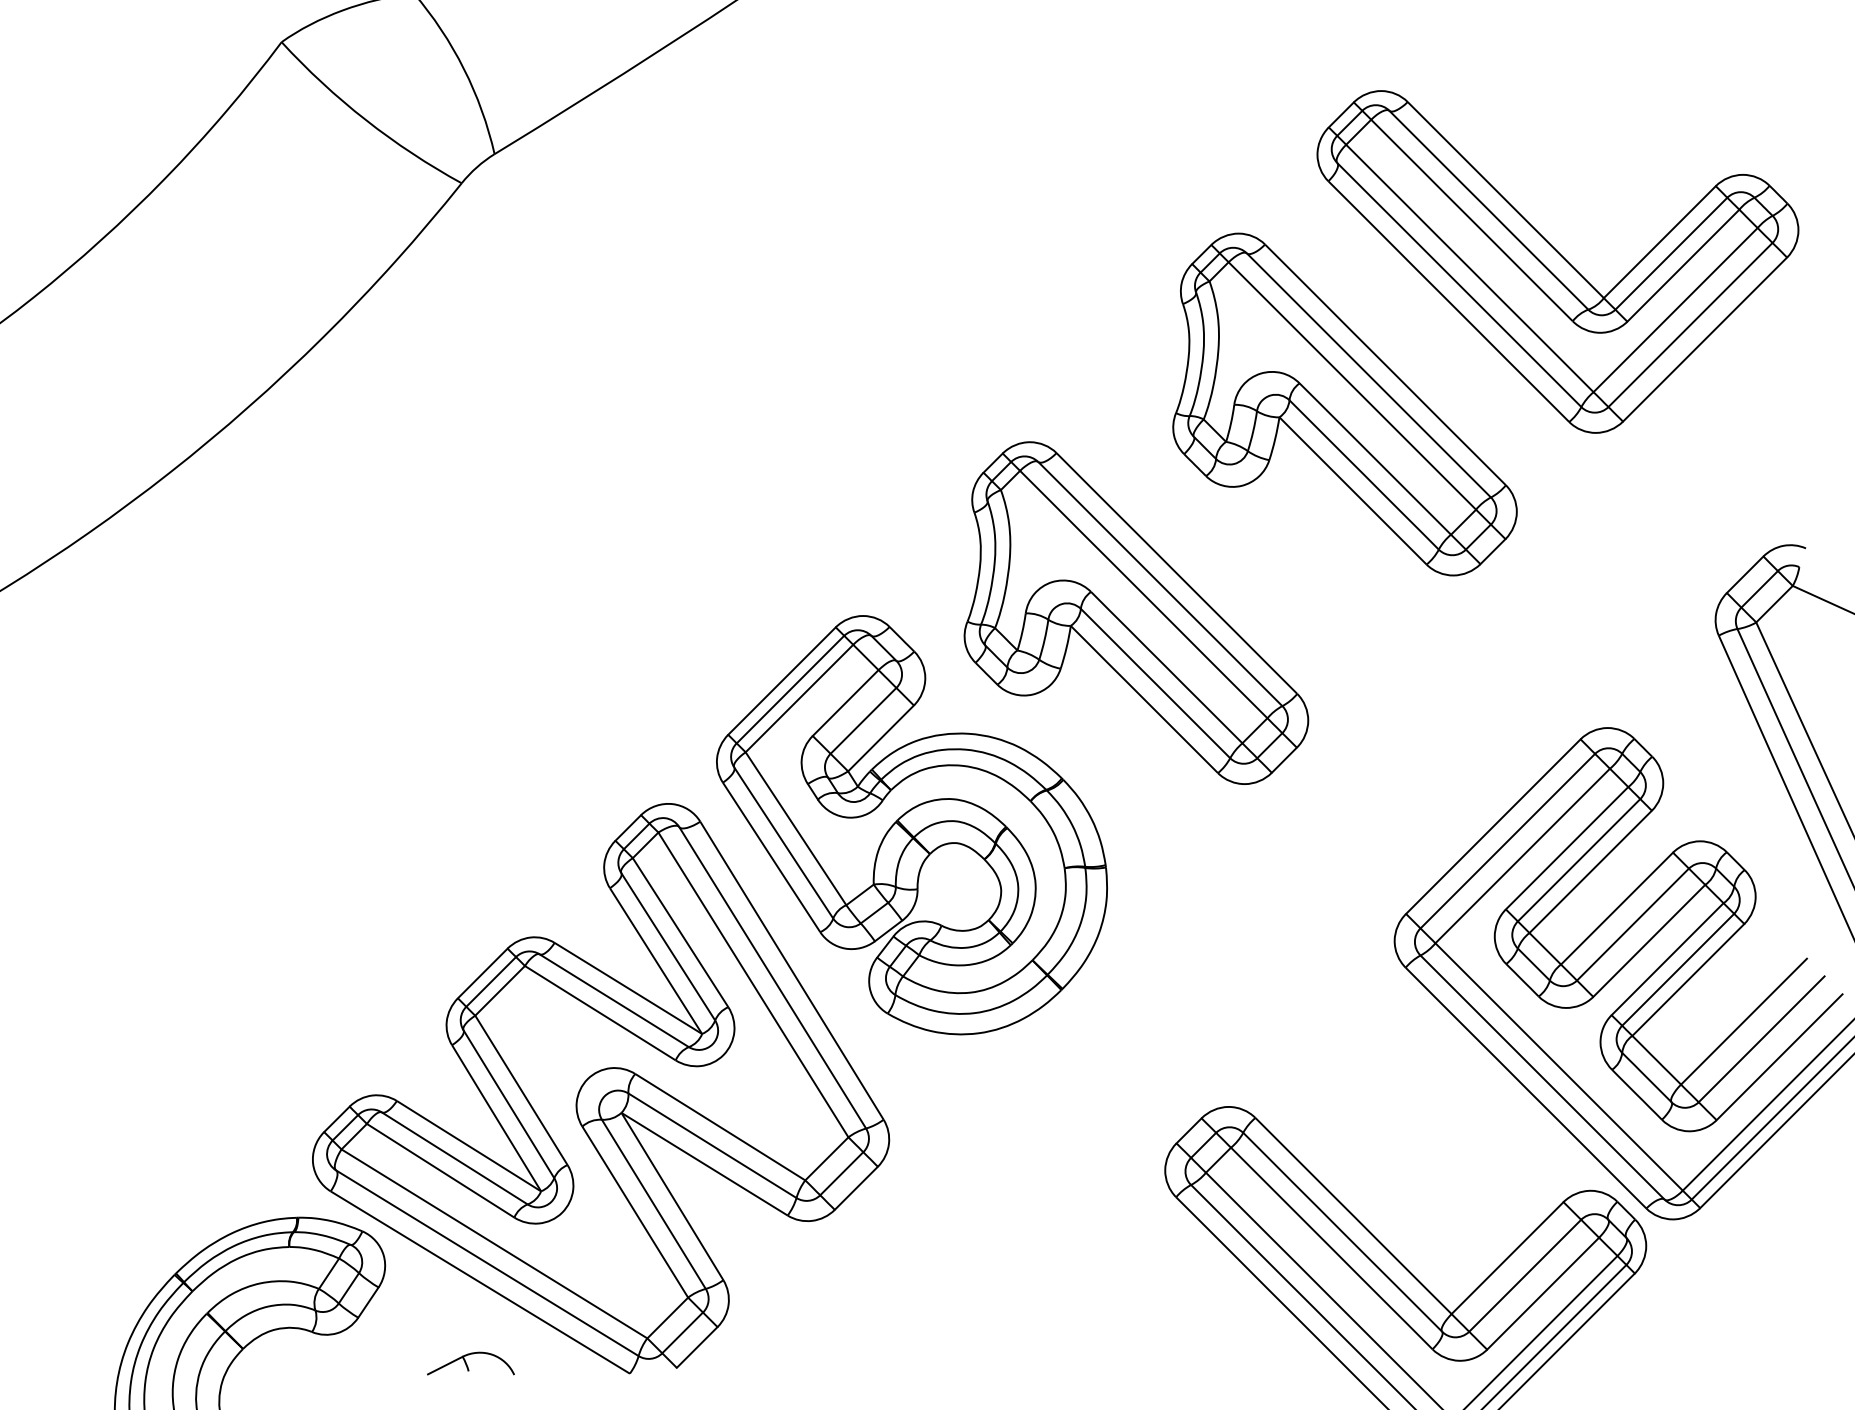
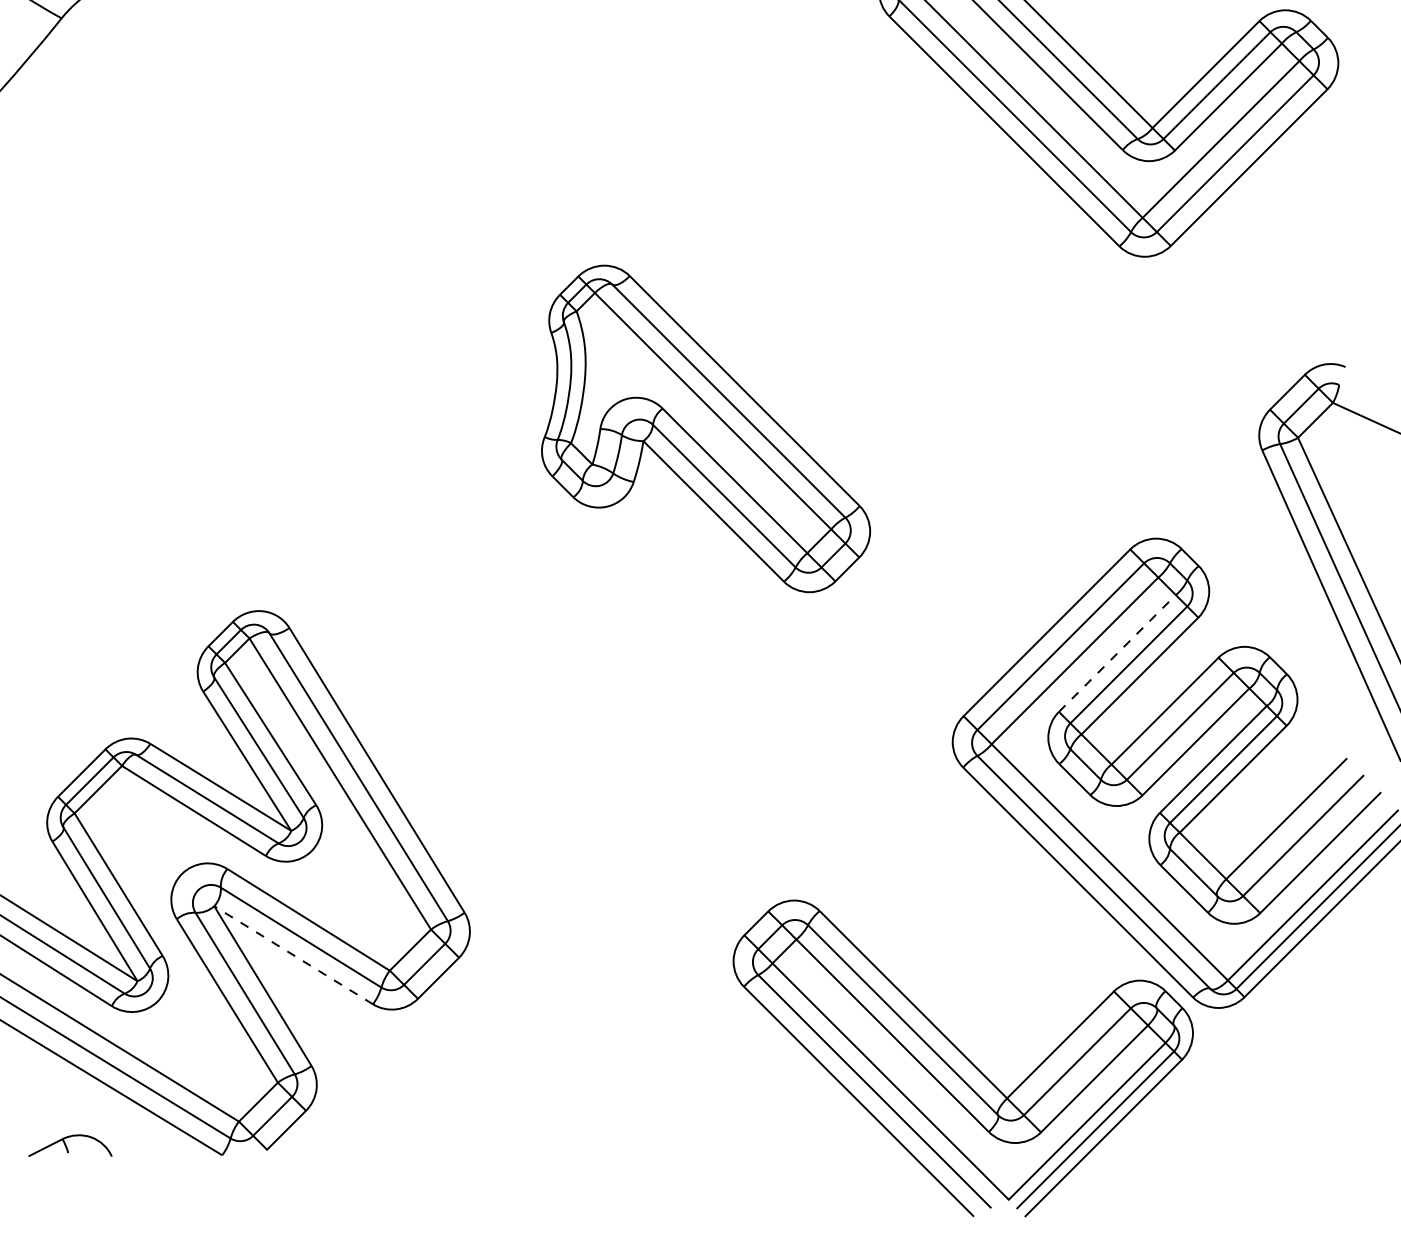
part: (1344, 404) -> (904, 229), removed
part: (911, 825) -> (491, 631), removed
line: (1567, 848) -> (1117, 653), solid -> dashed
line: (704, 1163) -> (293, 954), solid -> dashed

